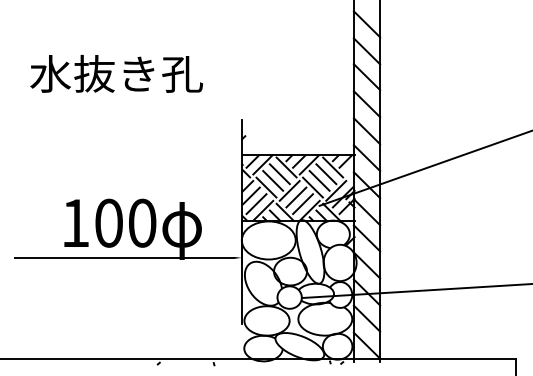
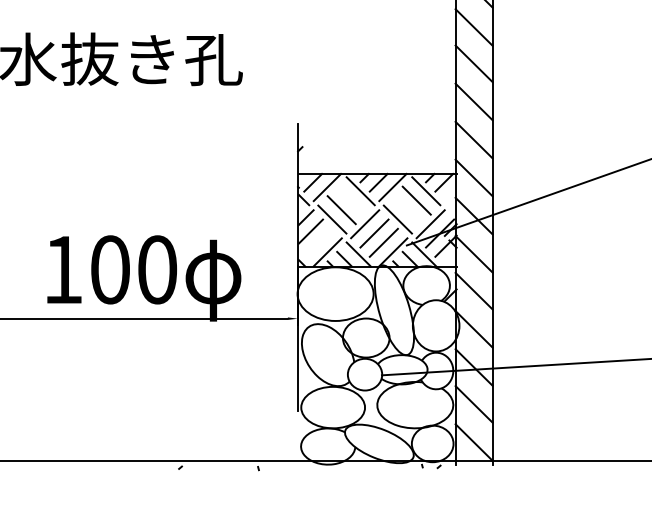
line: (279, 174) -> (350, 201), removed
line: (319, 180) -> (407, 209), removed
line: (256, 204) -> (318, 243), removed

